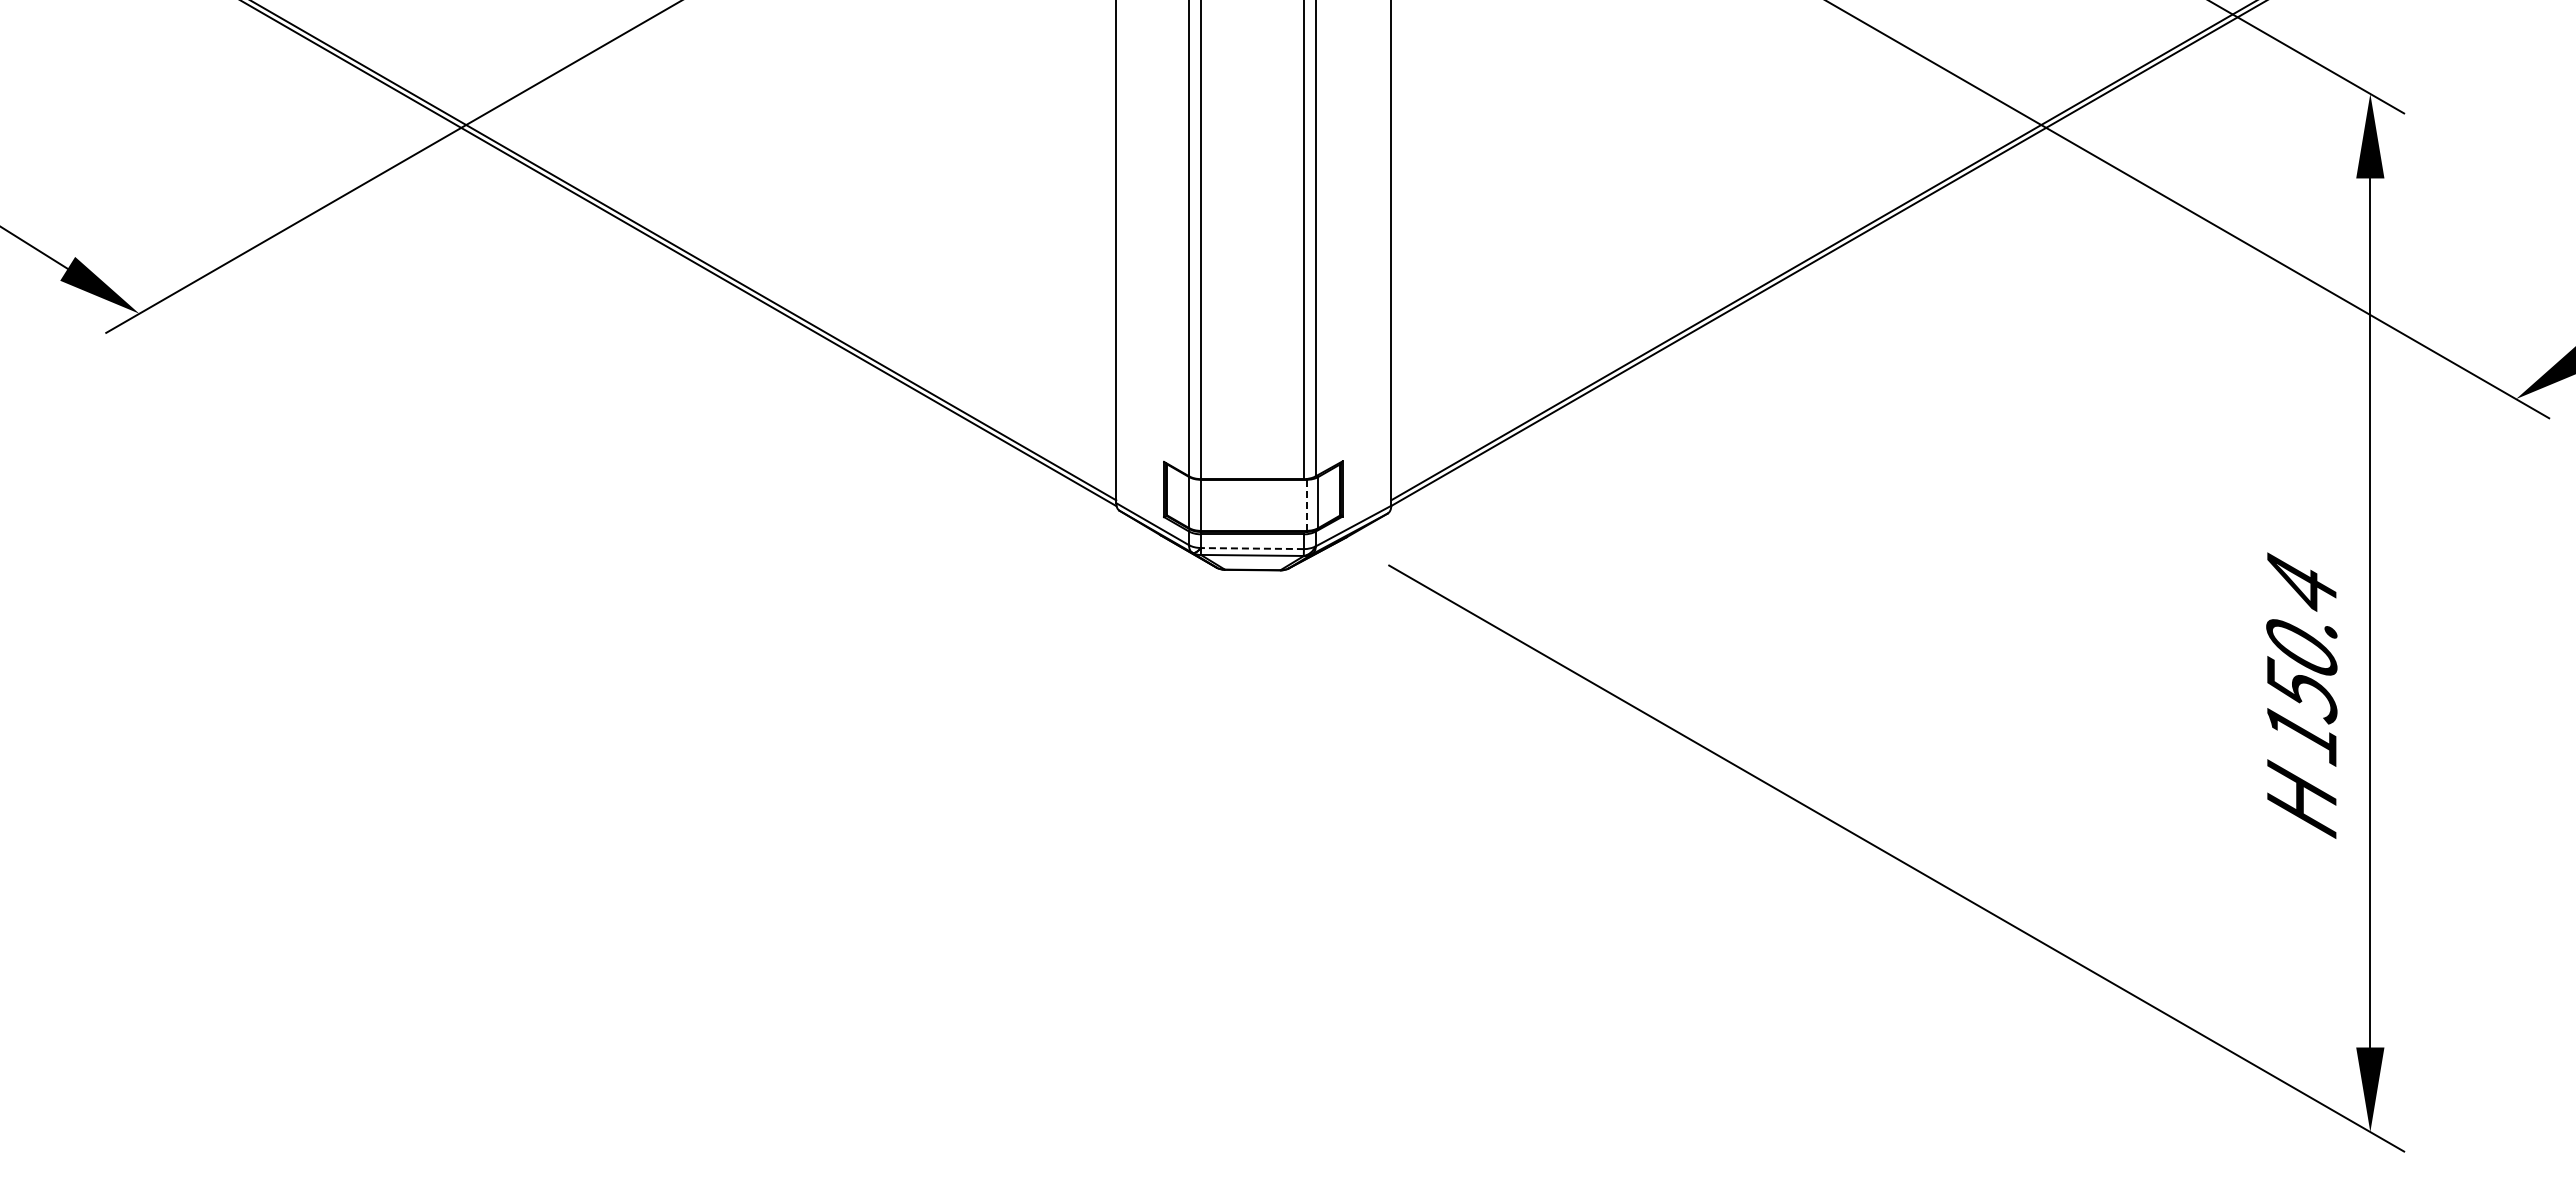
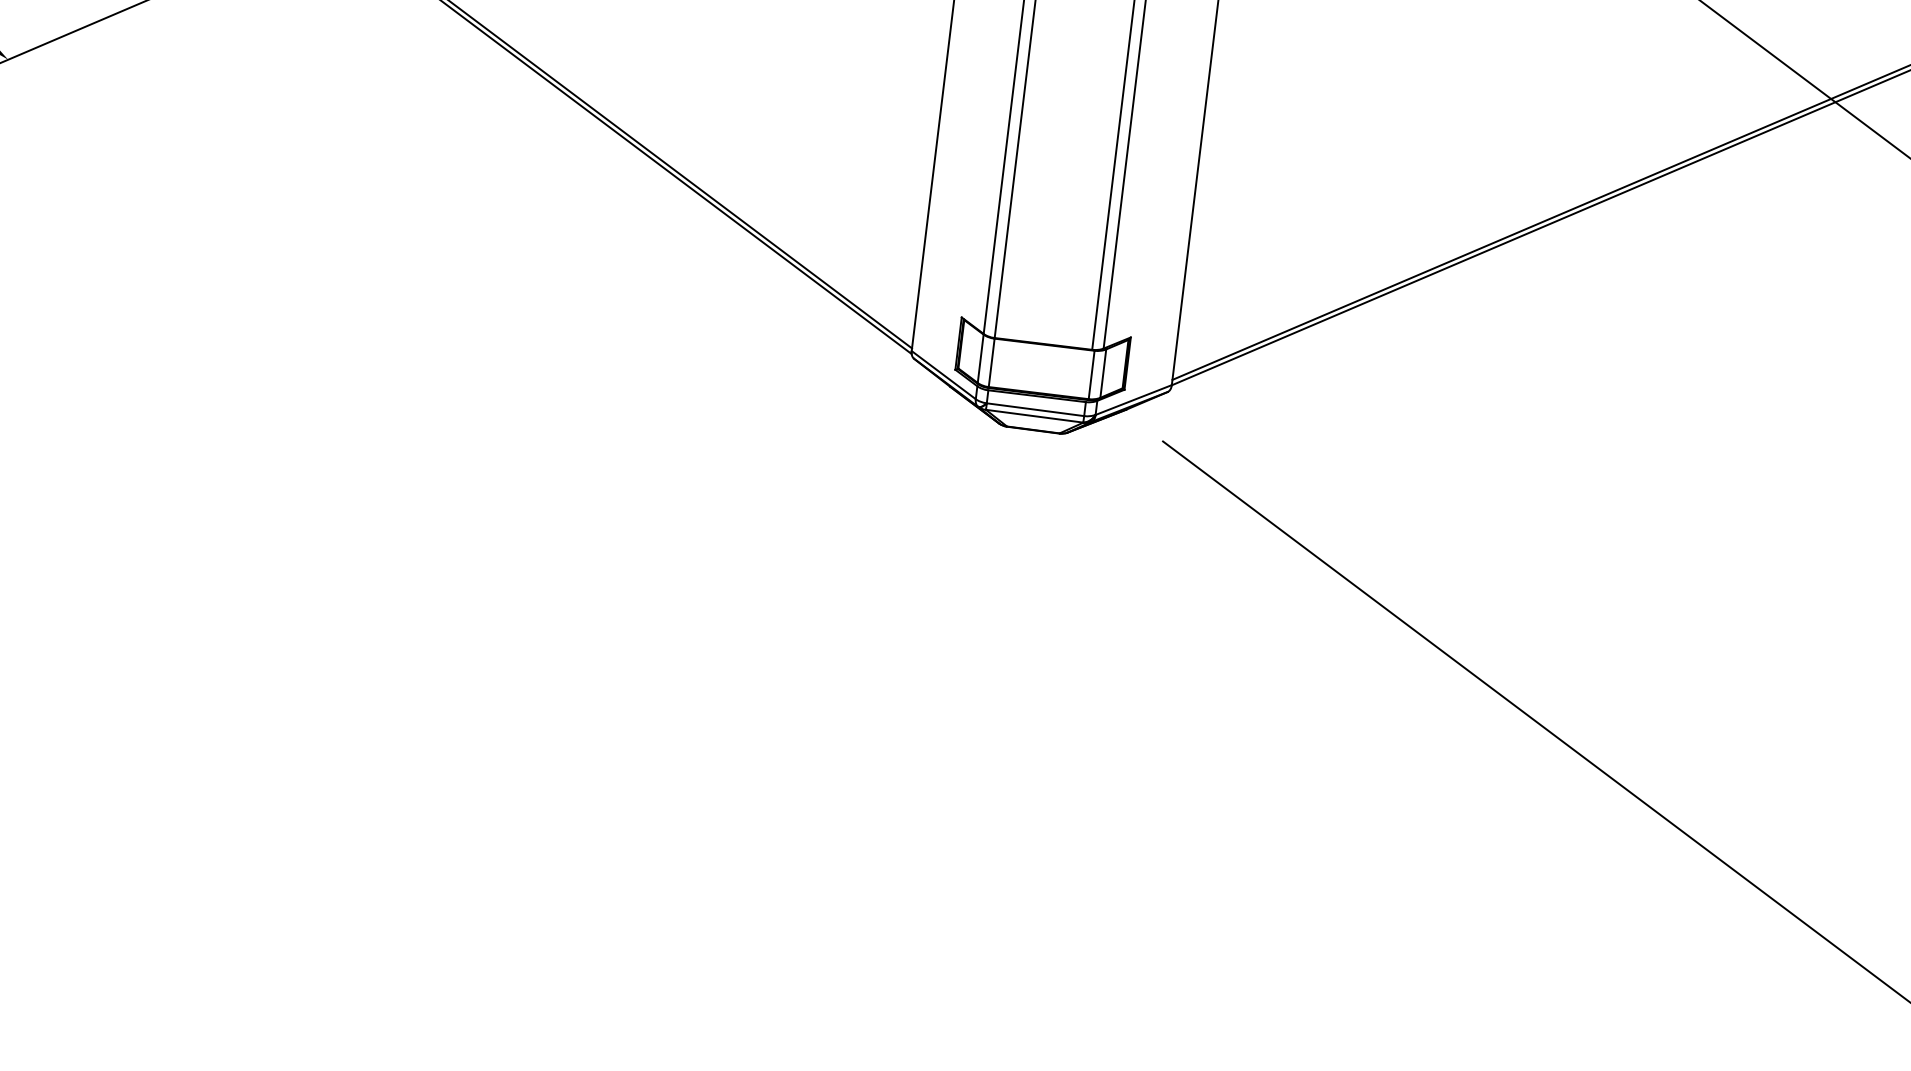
line: (1306, 505) -> (1091, 375), dashed -> solid
line: (1251, 548) -> (1034, 409), dashed -> solid

